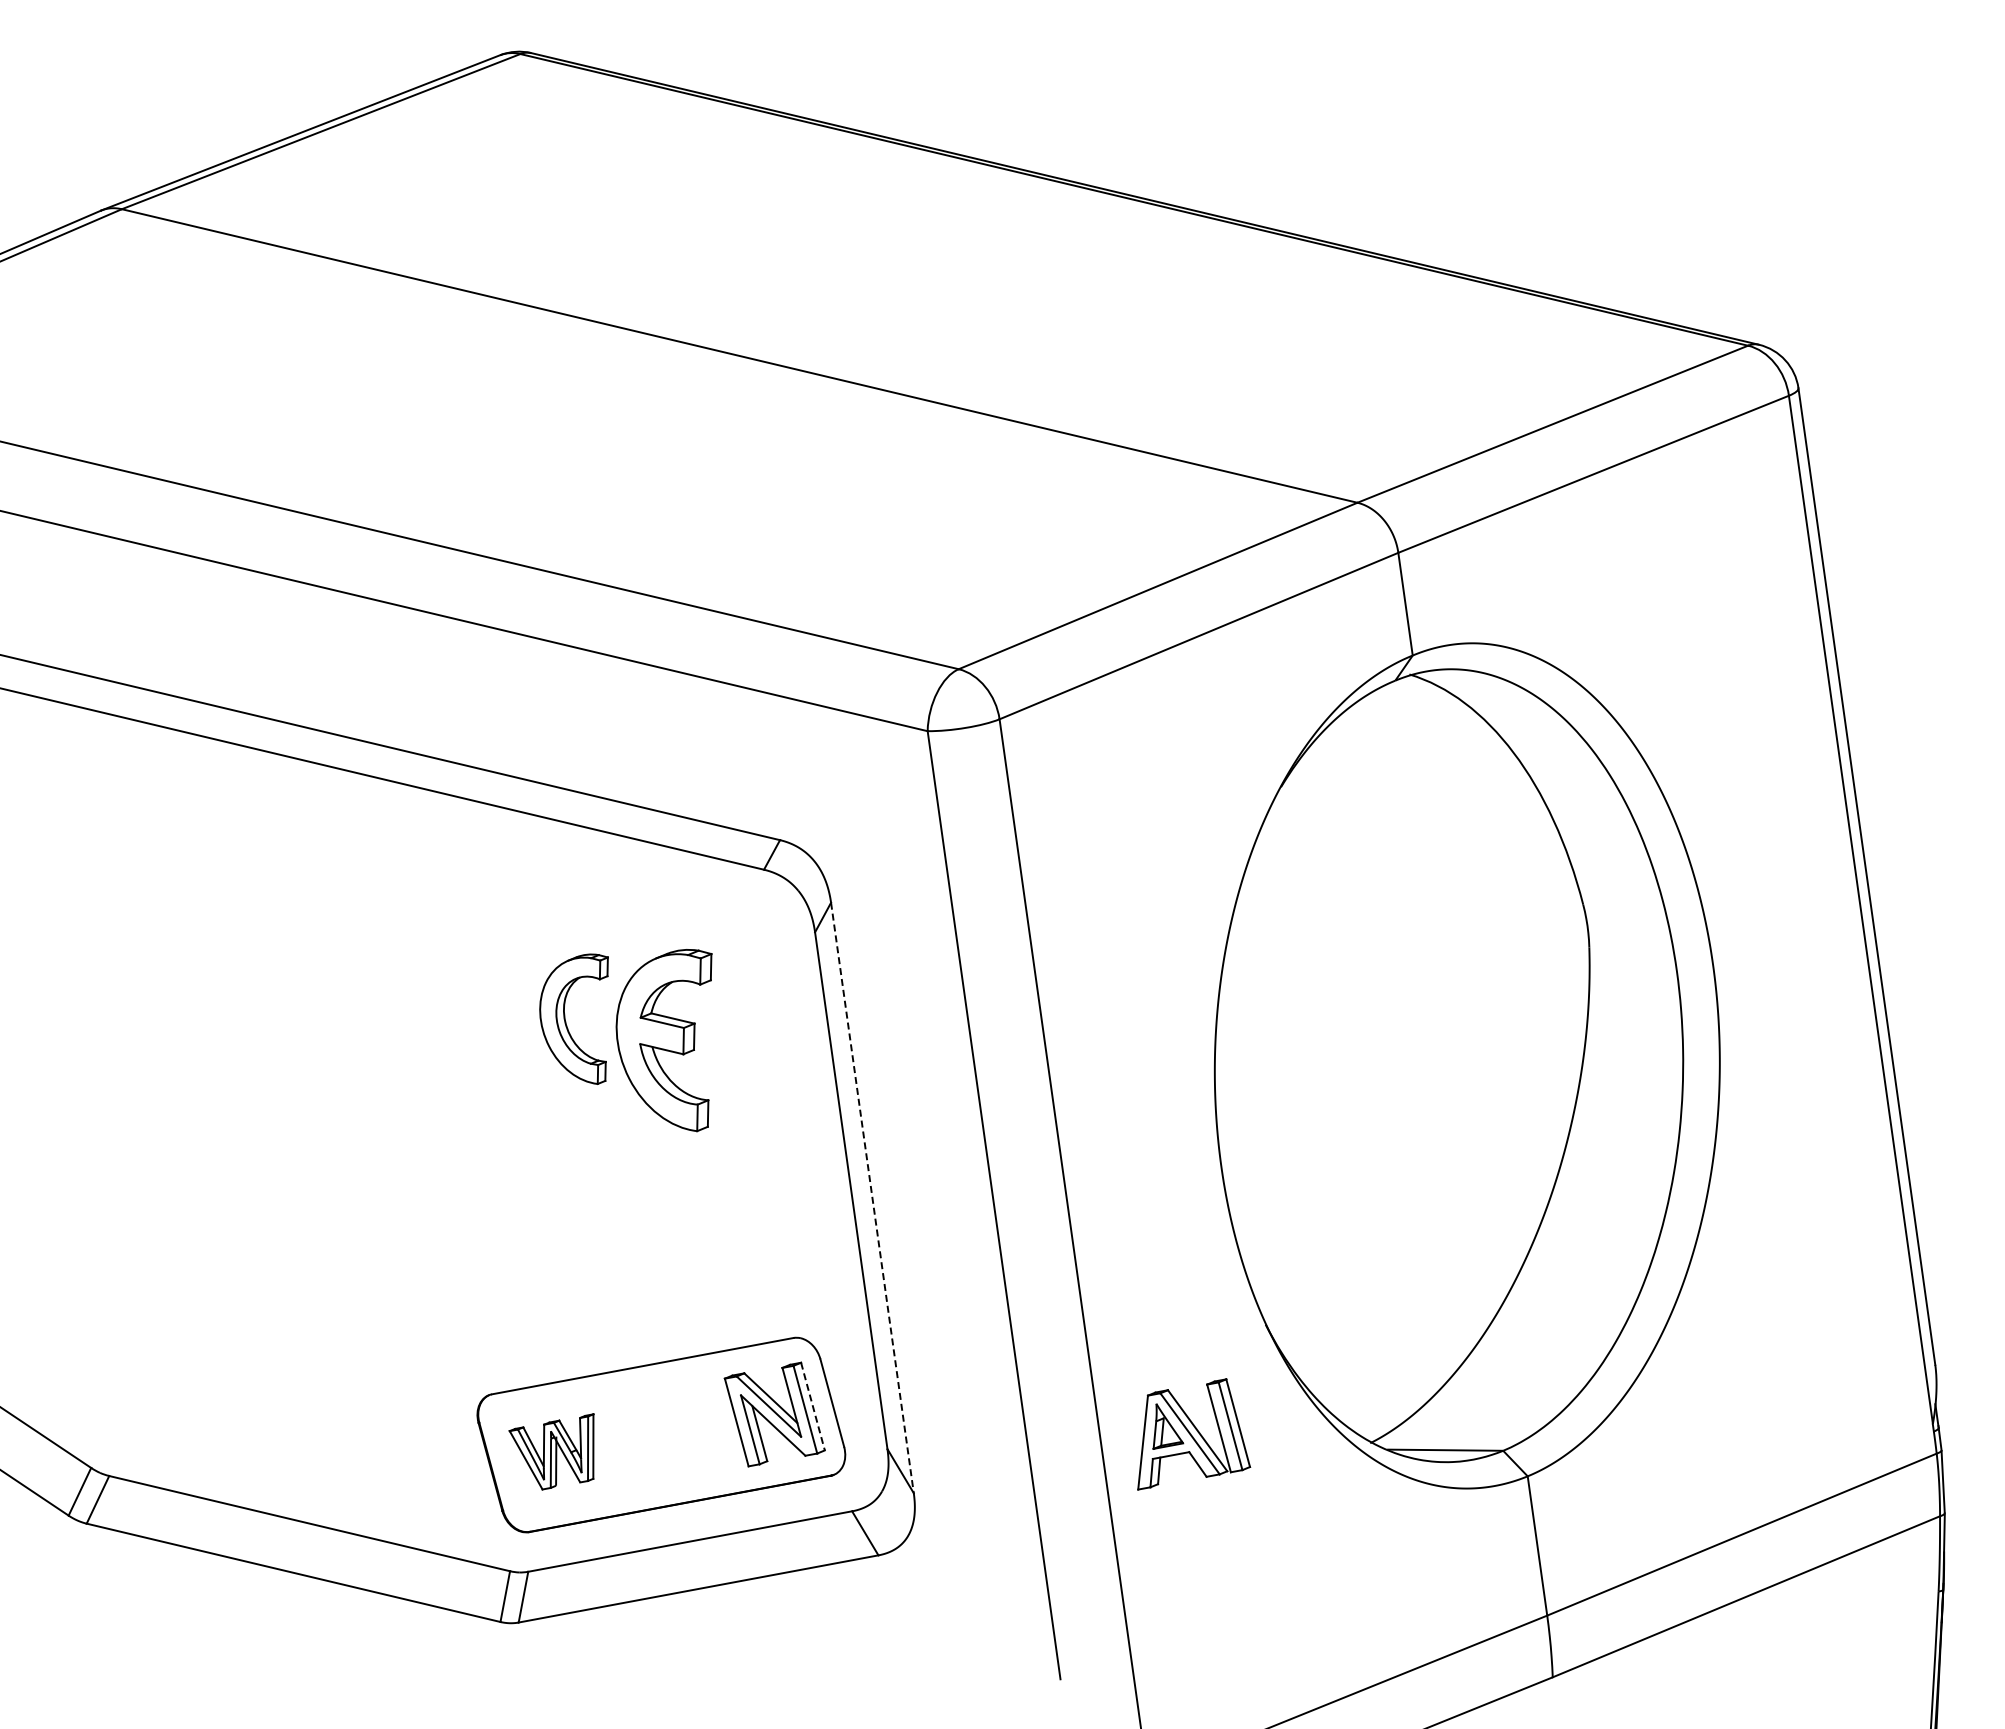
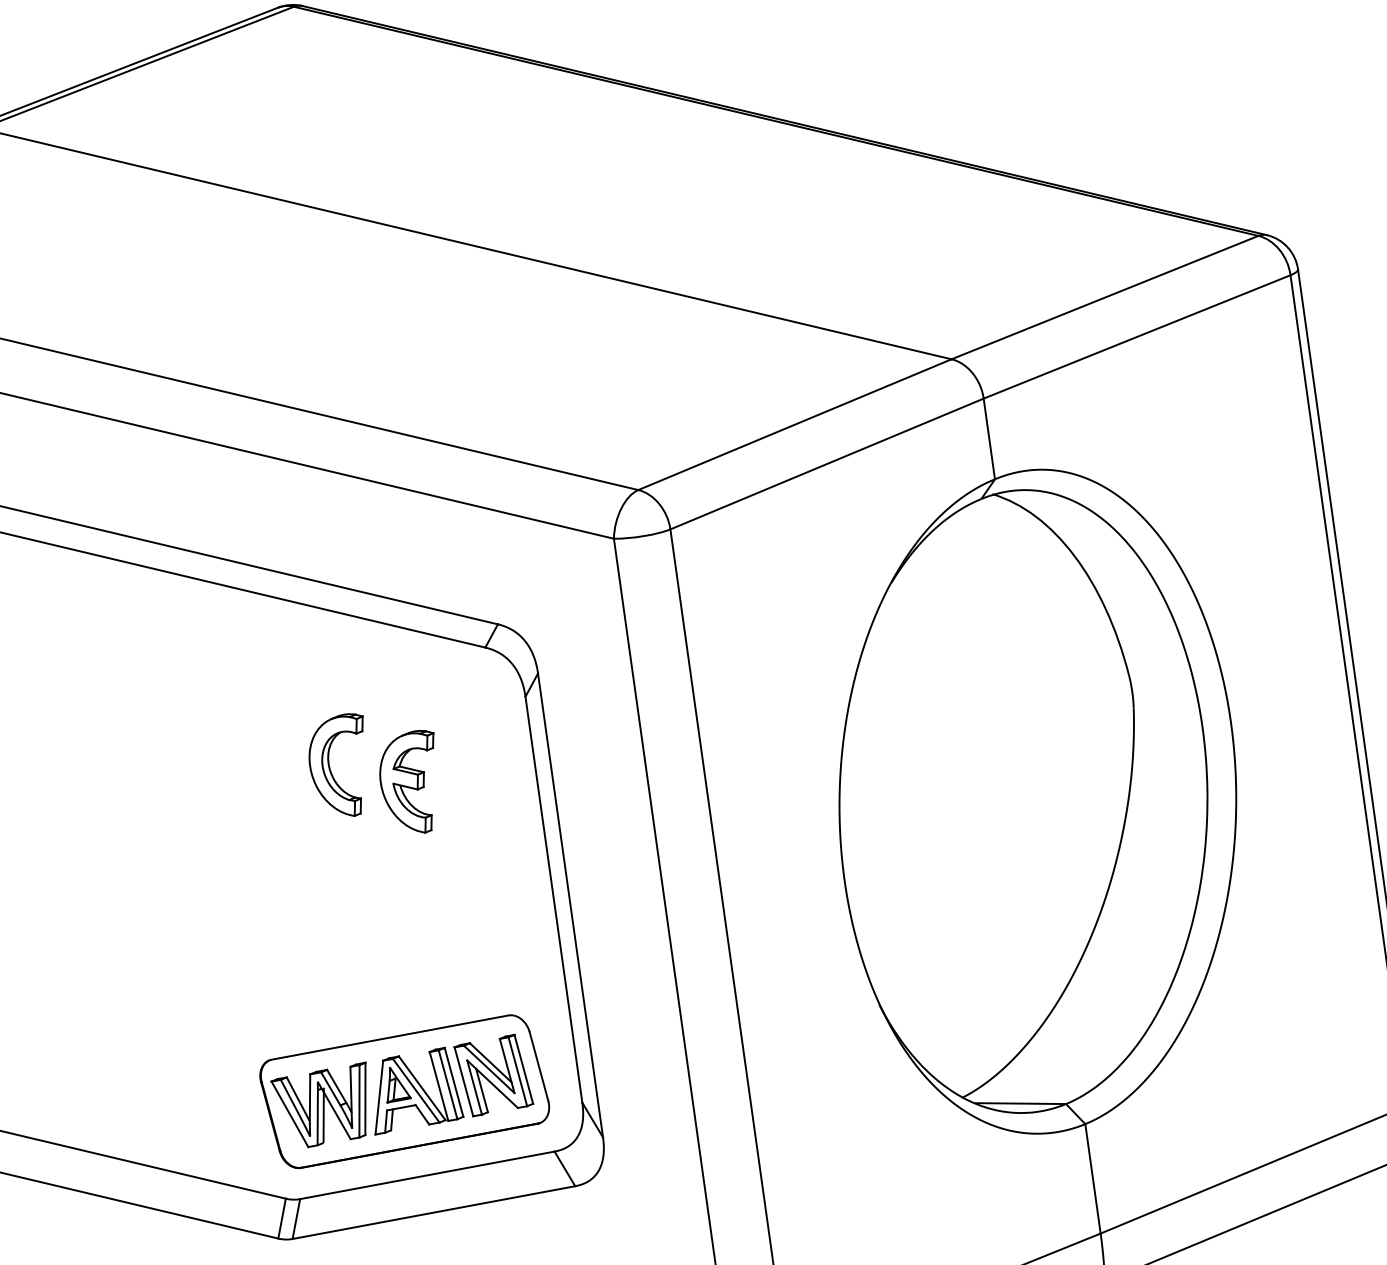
part: (663, 1040) -> (406, 781), size x0.71
line: (872, 1198) -> (570, 905), dashed -> solid
line: (813, 1407) -> (524, 1070), dashed -> solid
part: (1194, 1434) -> (419, 1091), moved
part: (551, 1451) -> (318, 1104), size x1.43

